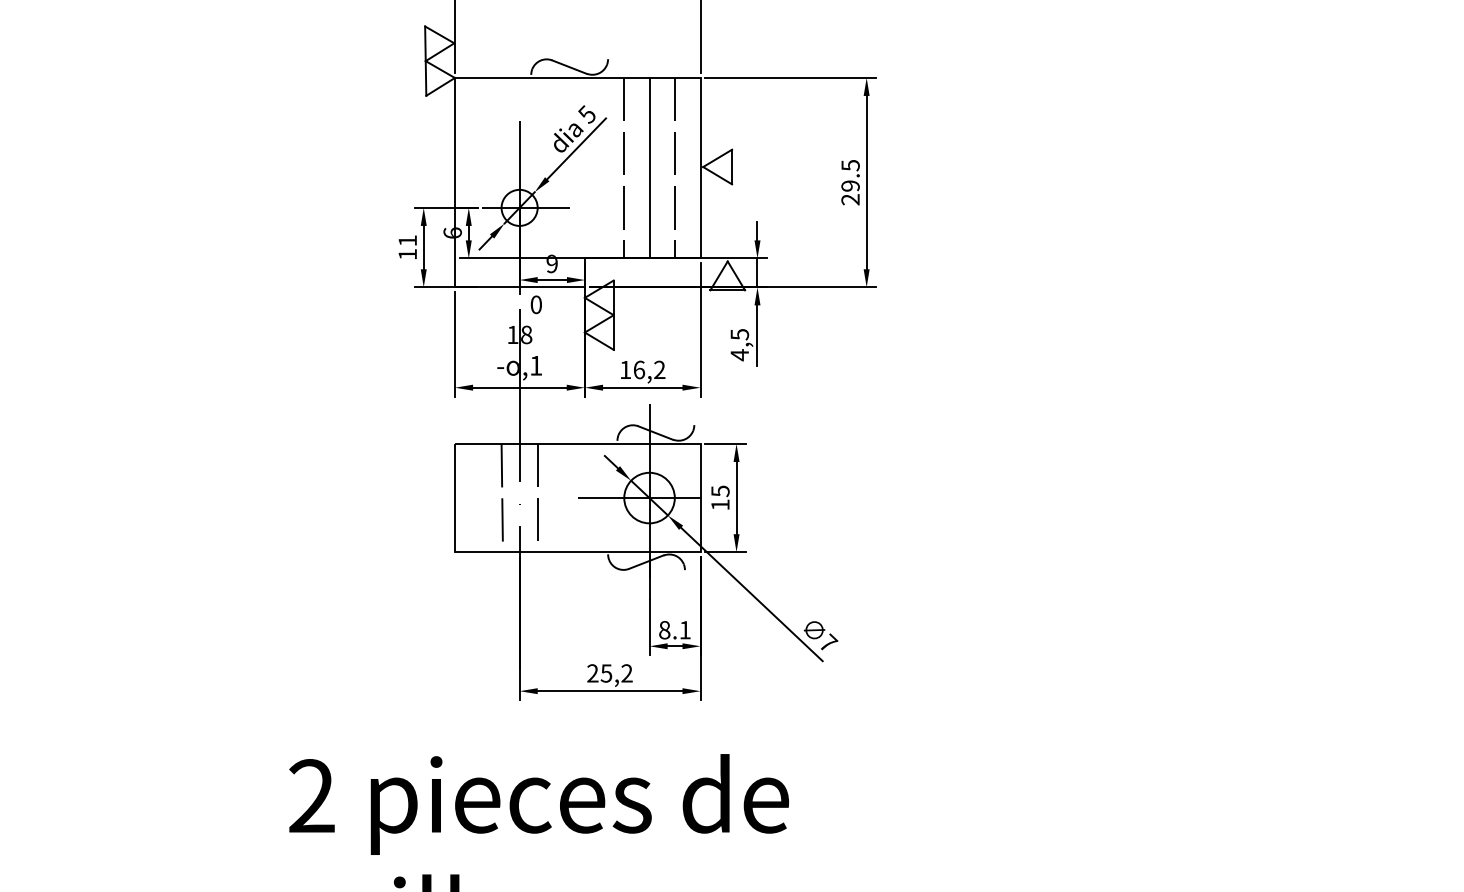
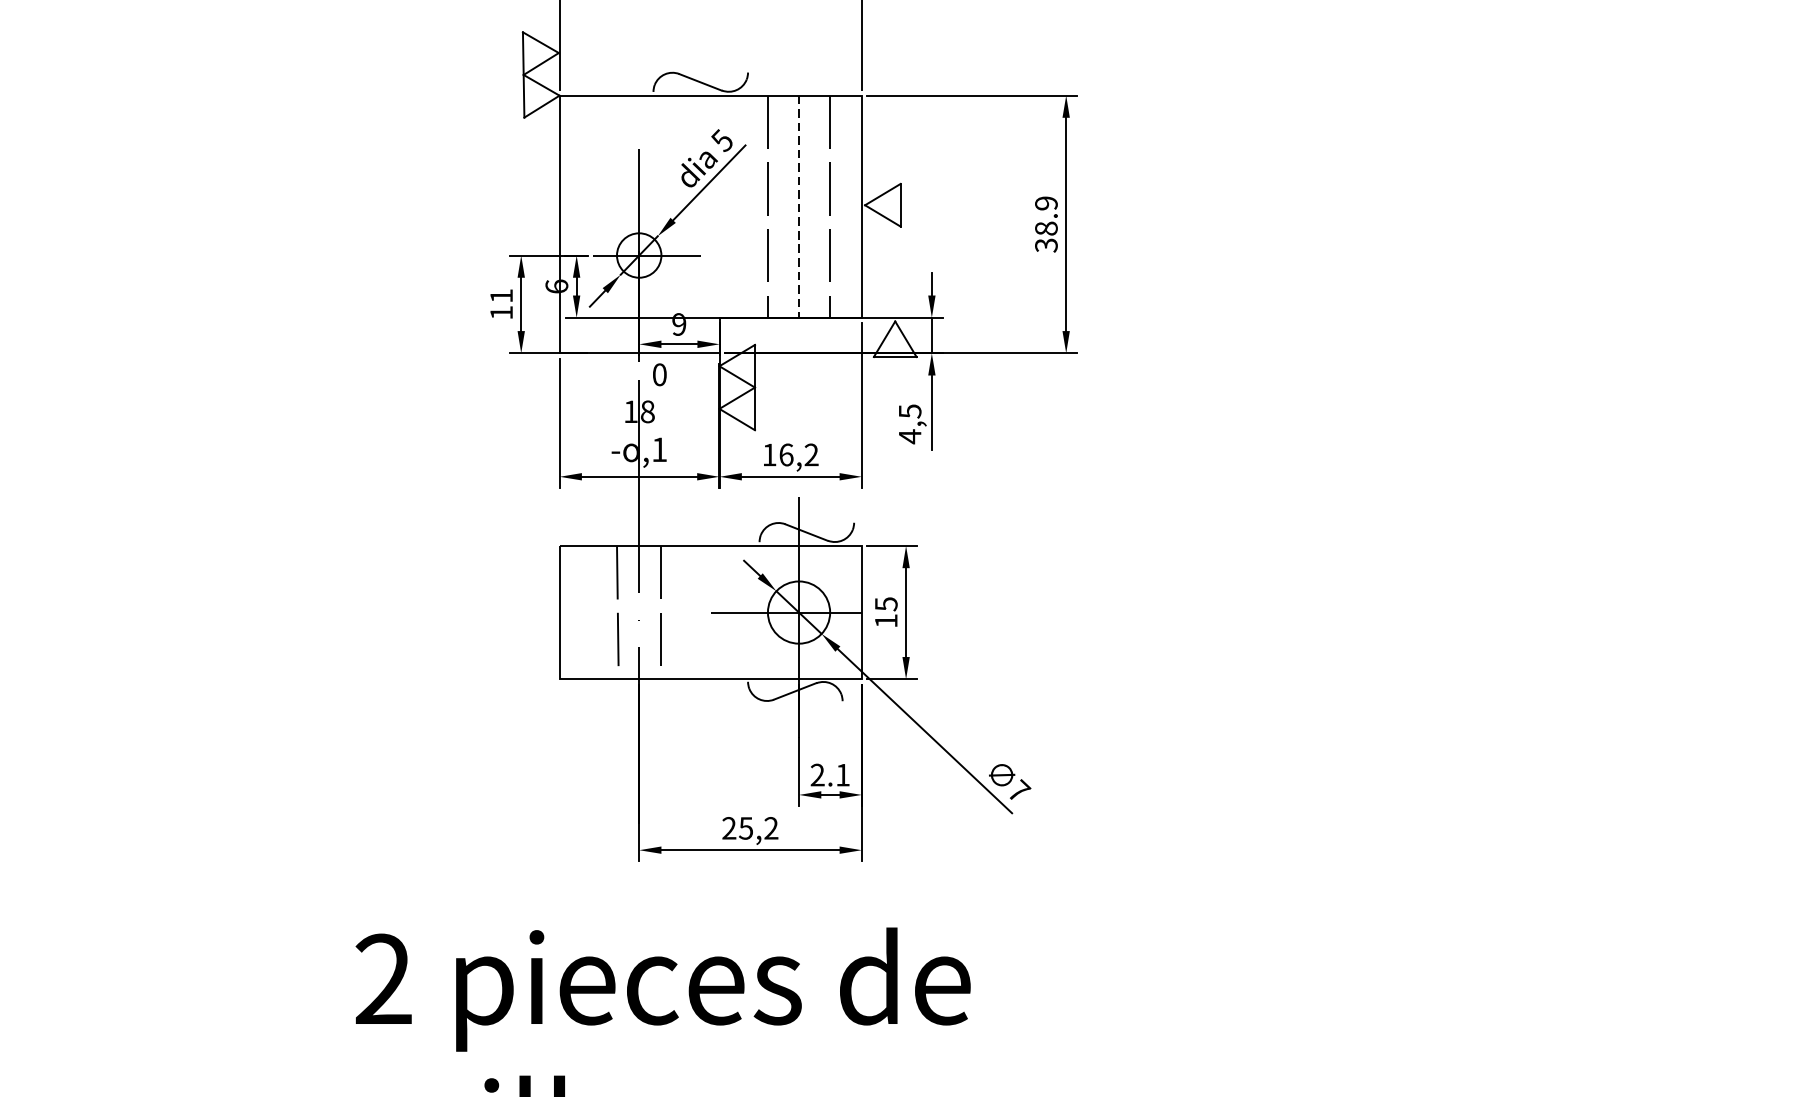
line: (649, 168) -> (798, 207), solid -> dashed
text: (850, 182) -> (1046, 224), 29.5 -> 38.9
text: (664, 630) -> (817, 775), 8.1 -> 2.1

